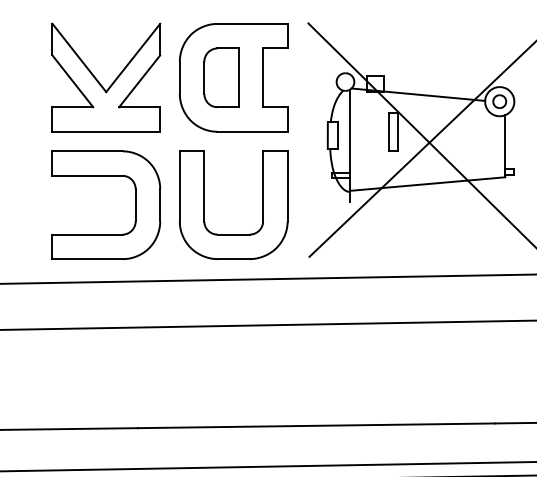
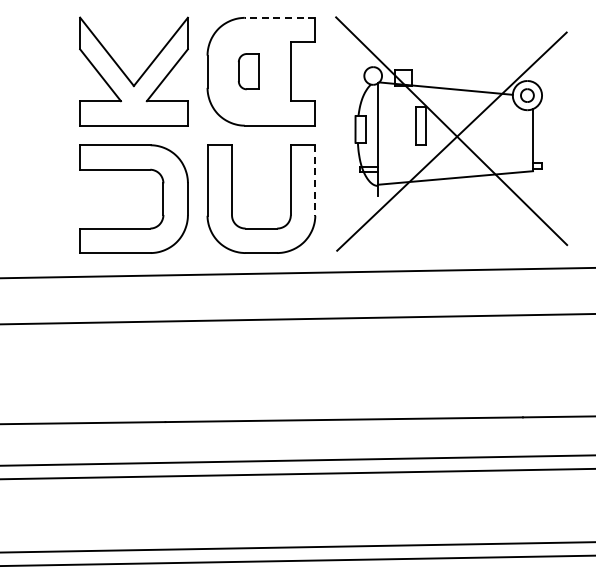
line: (251, 23) -> (279, 17), solid -> dashed
part: (220, 77) -> (248, 71), size x0.6
line: (287, 187) -> (315, 181), solid -> dashed

